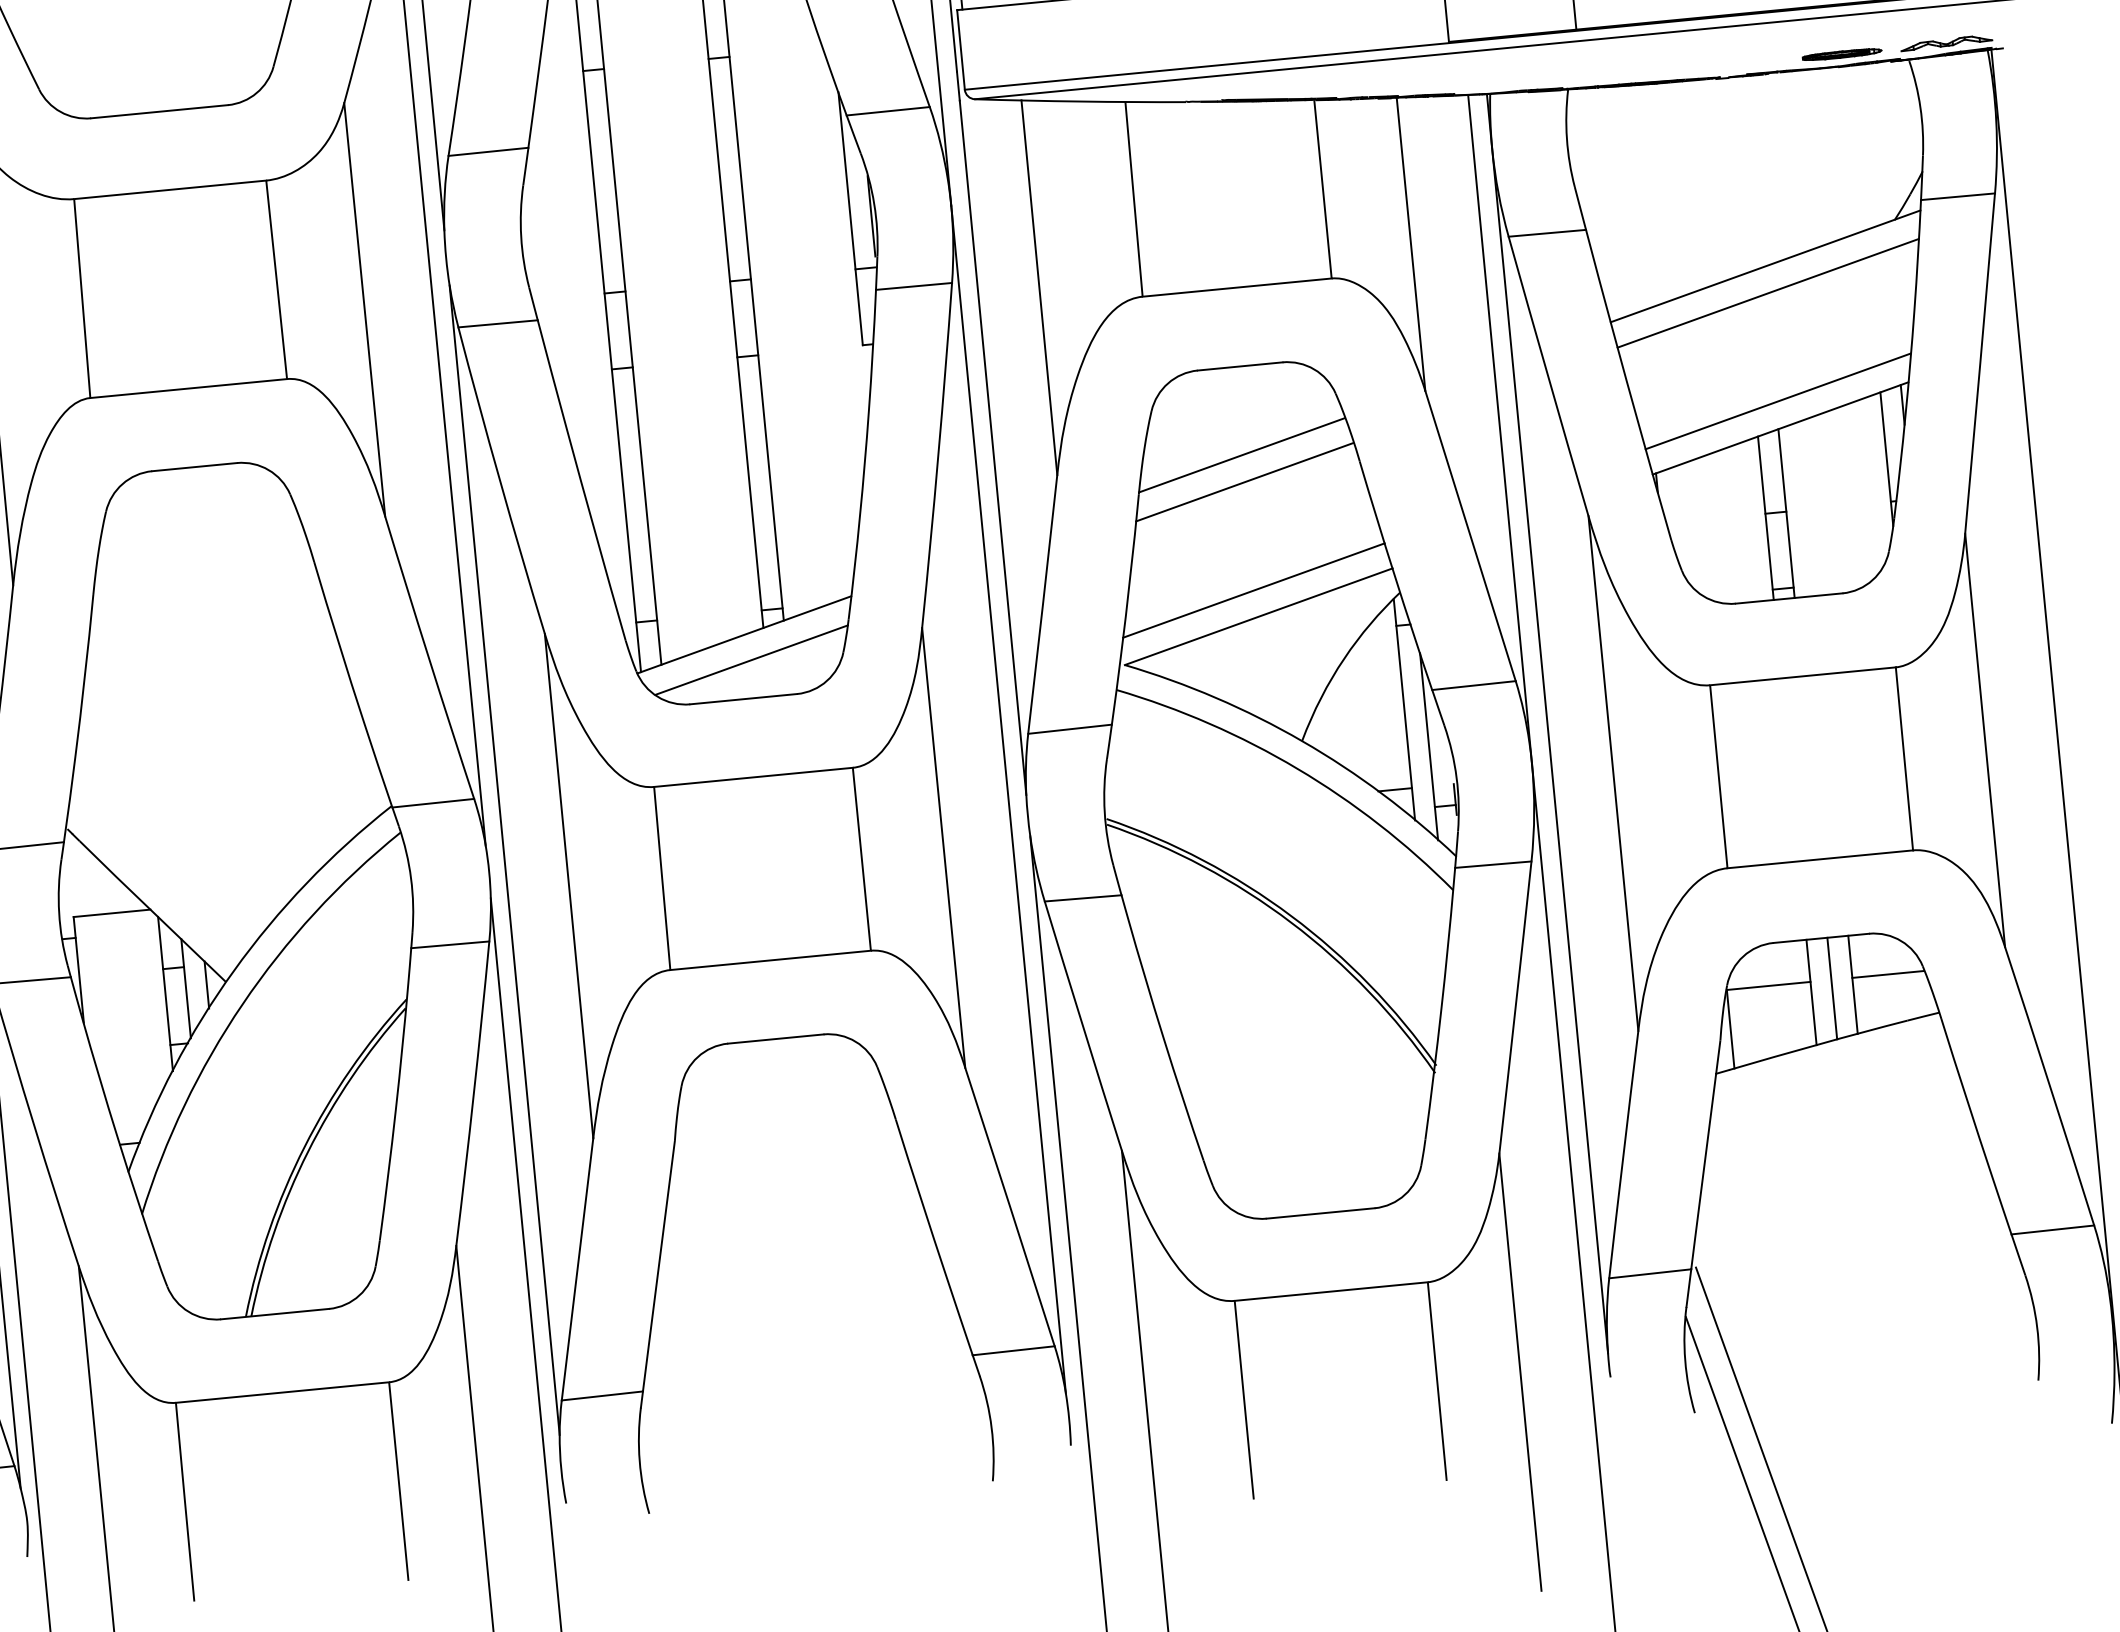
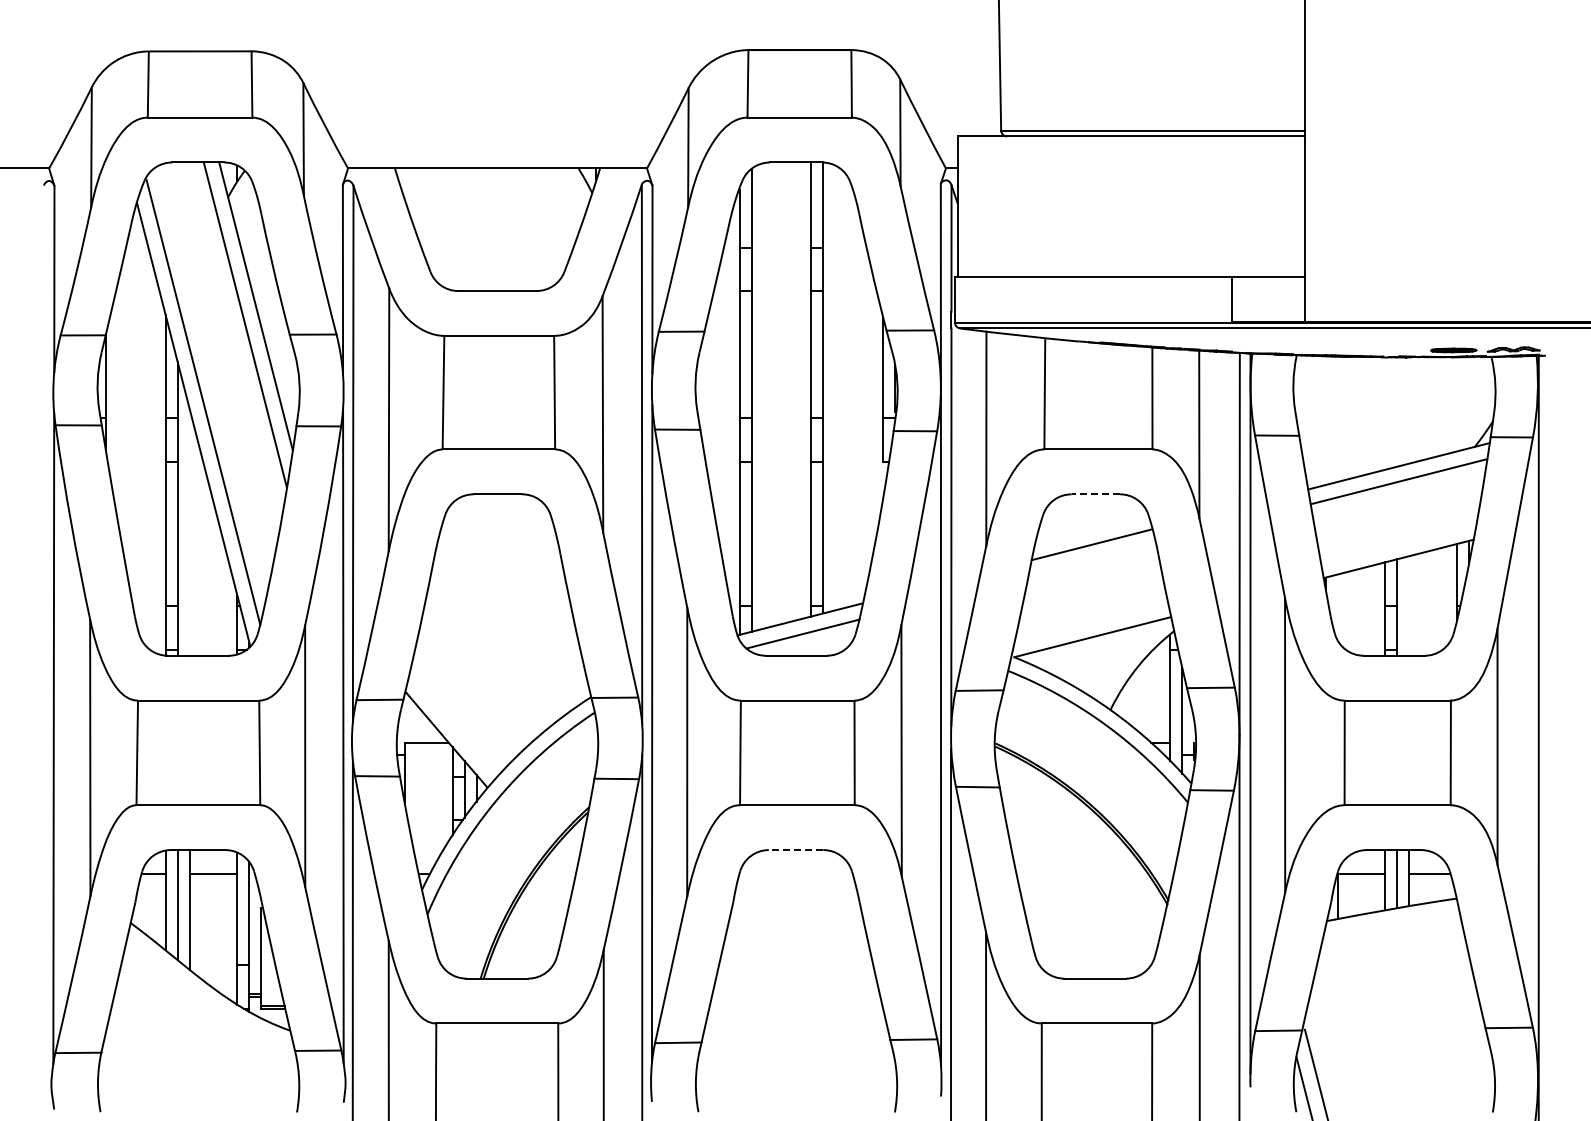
line: (1239, 366) -> (1095, 494), solid -> dashed
line: (1777, 401) -> (1398, 543), removed
line: (1243, 481) -> (1091, 559), removed
line: (1253, 589) -> (1091, 621), removed
line: (774, 1039) -> (795, 850), solid -> dashed

